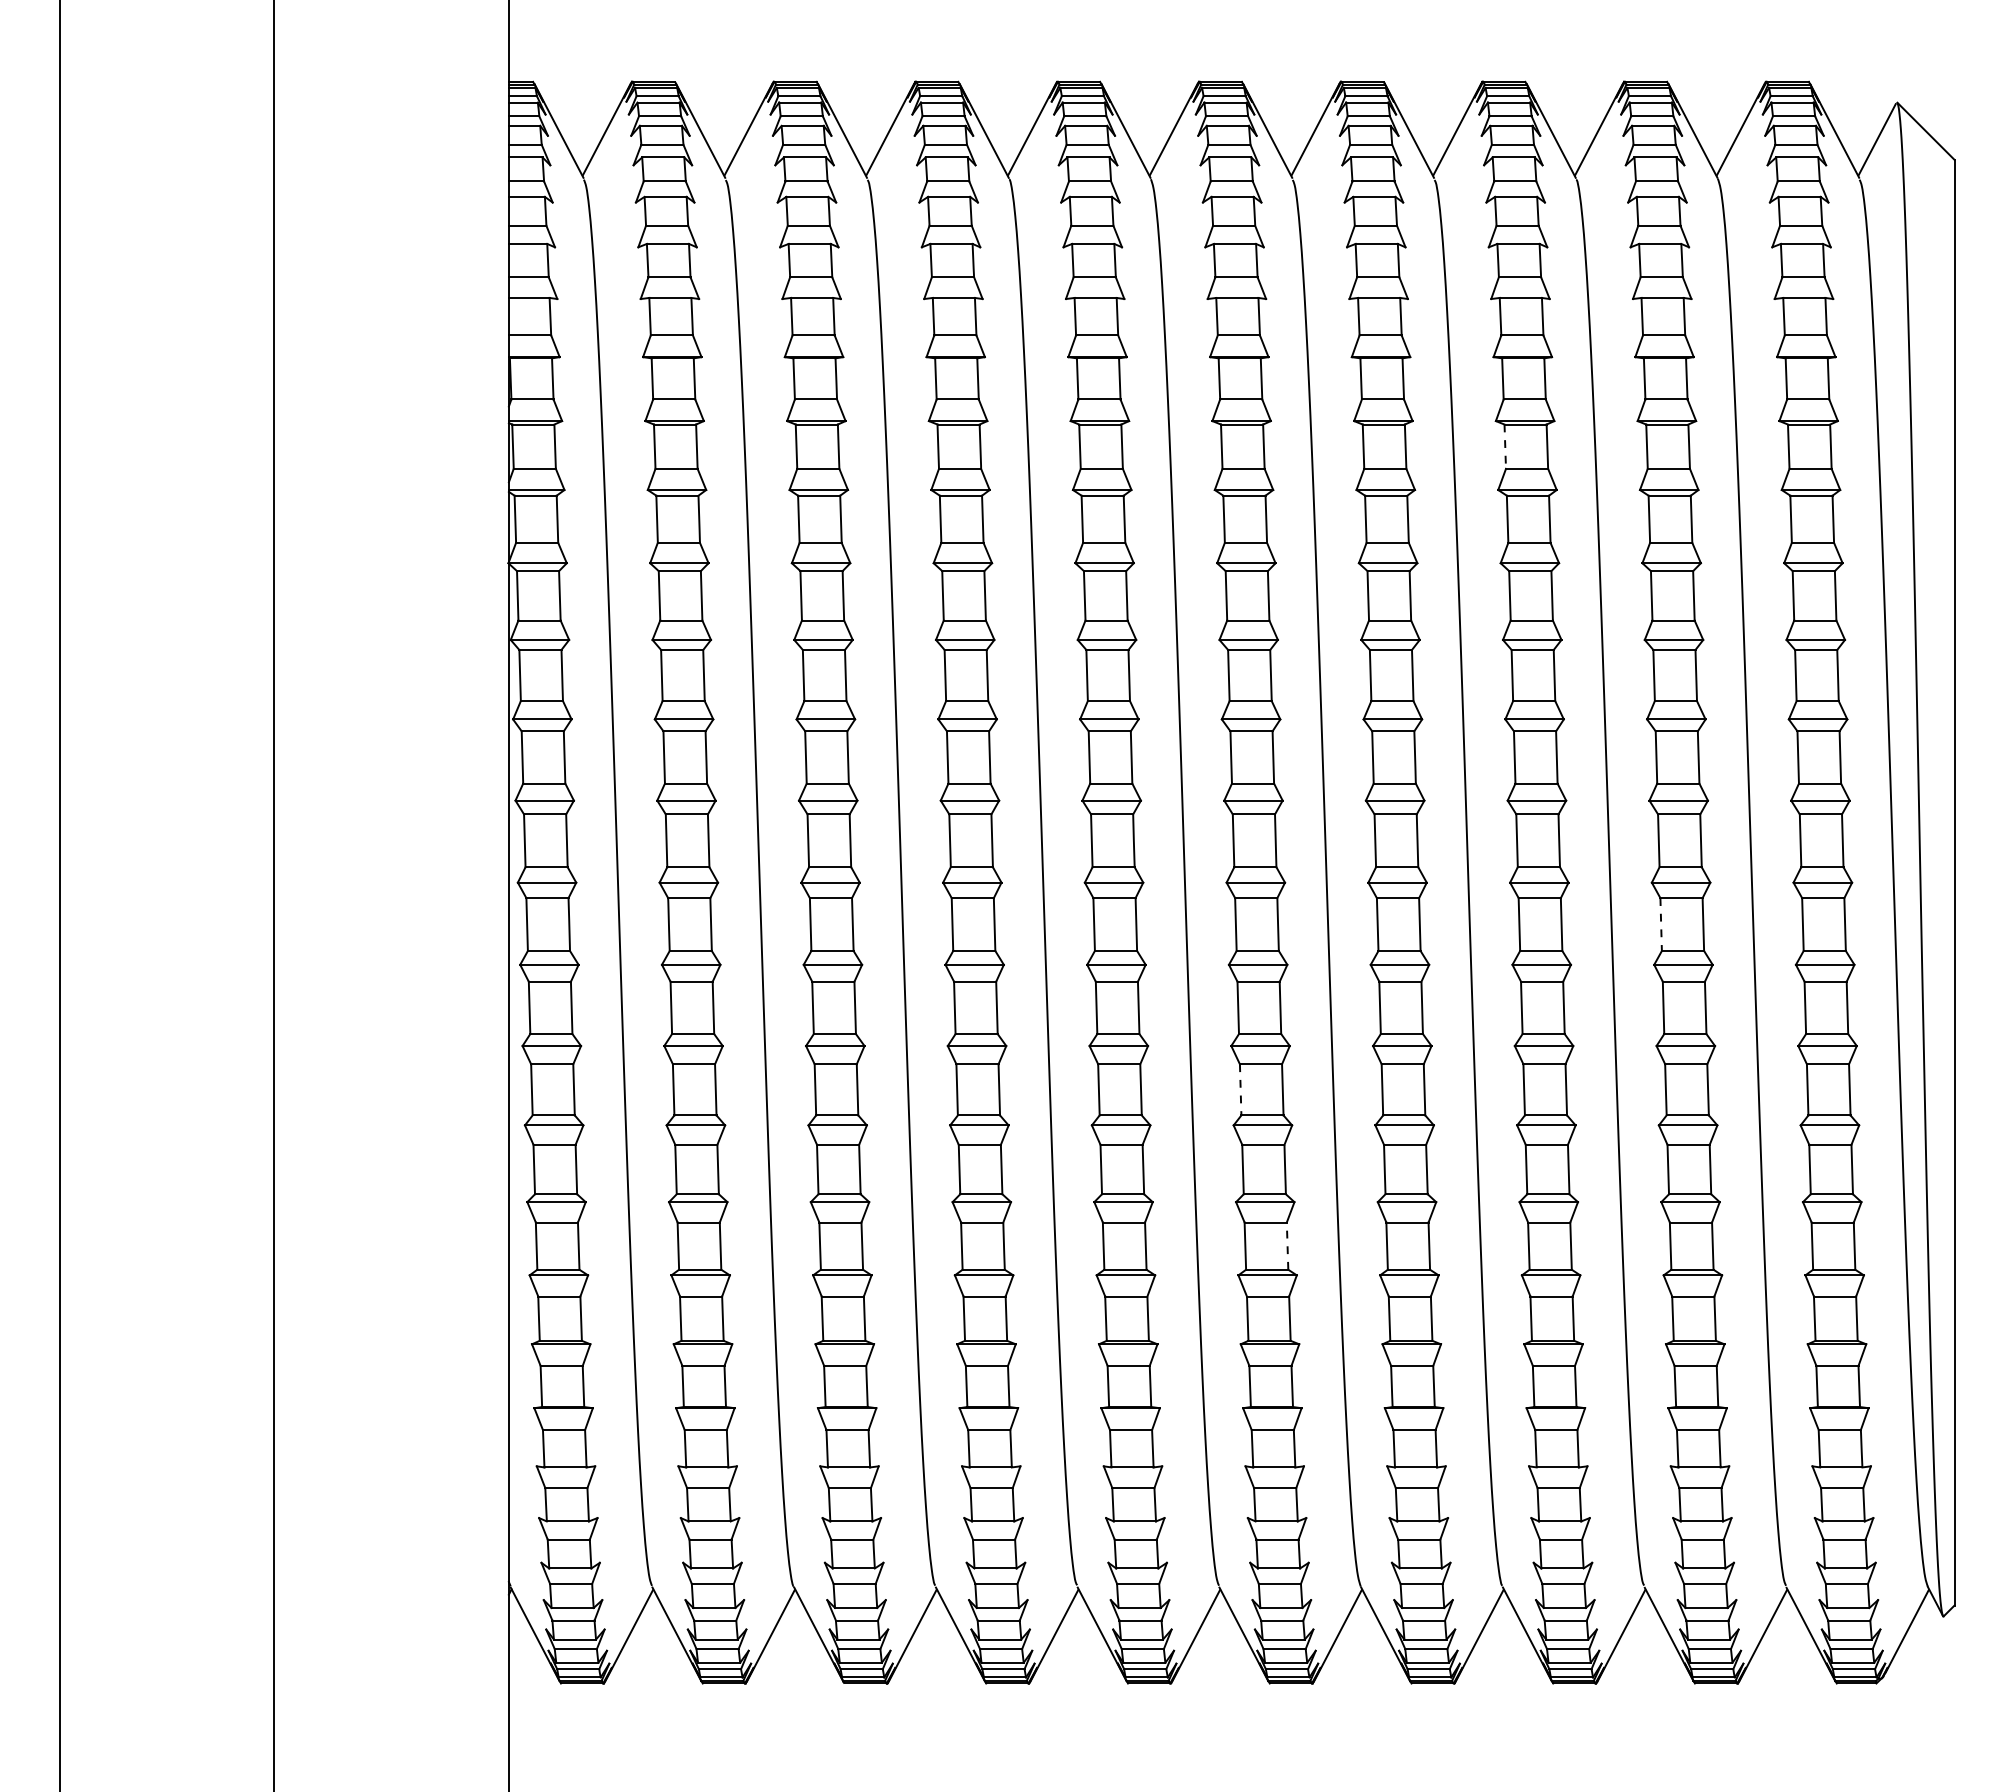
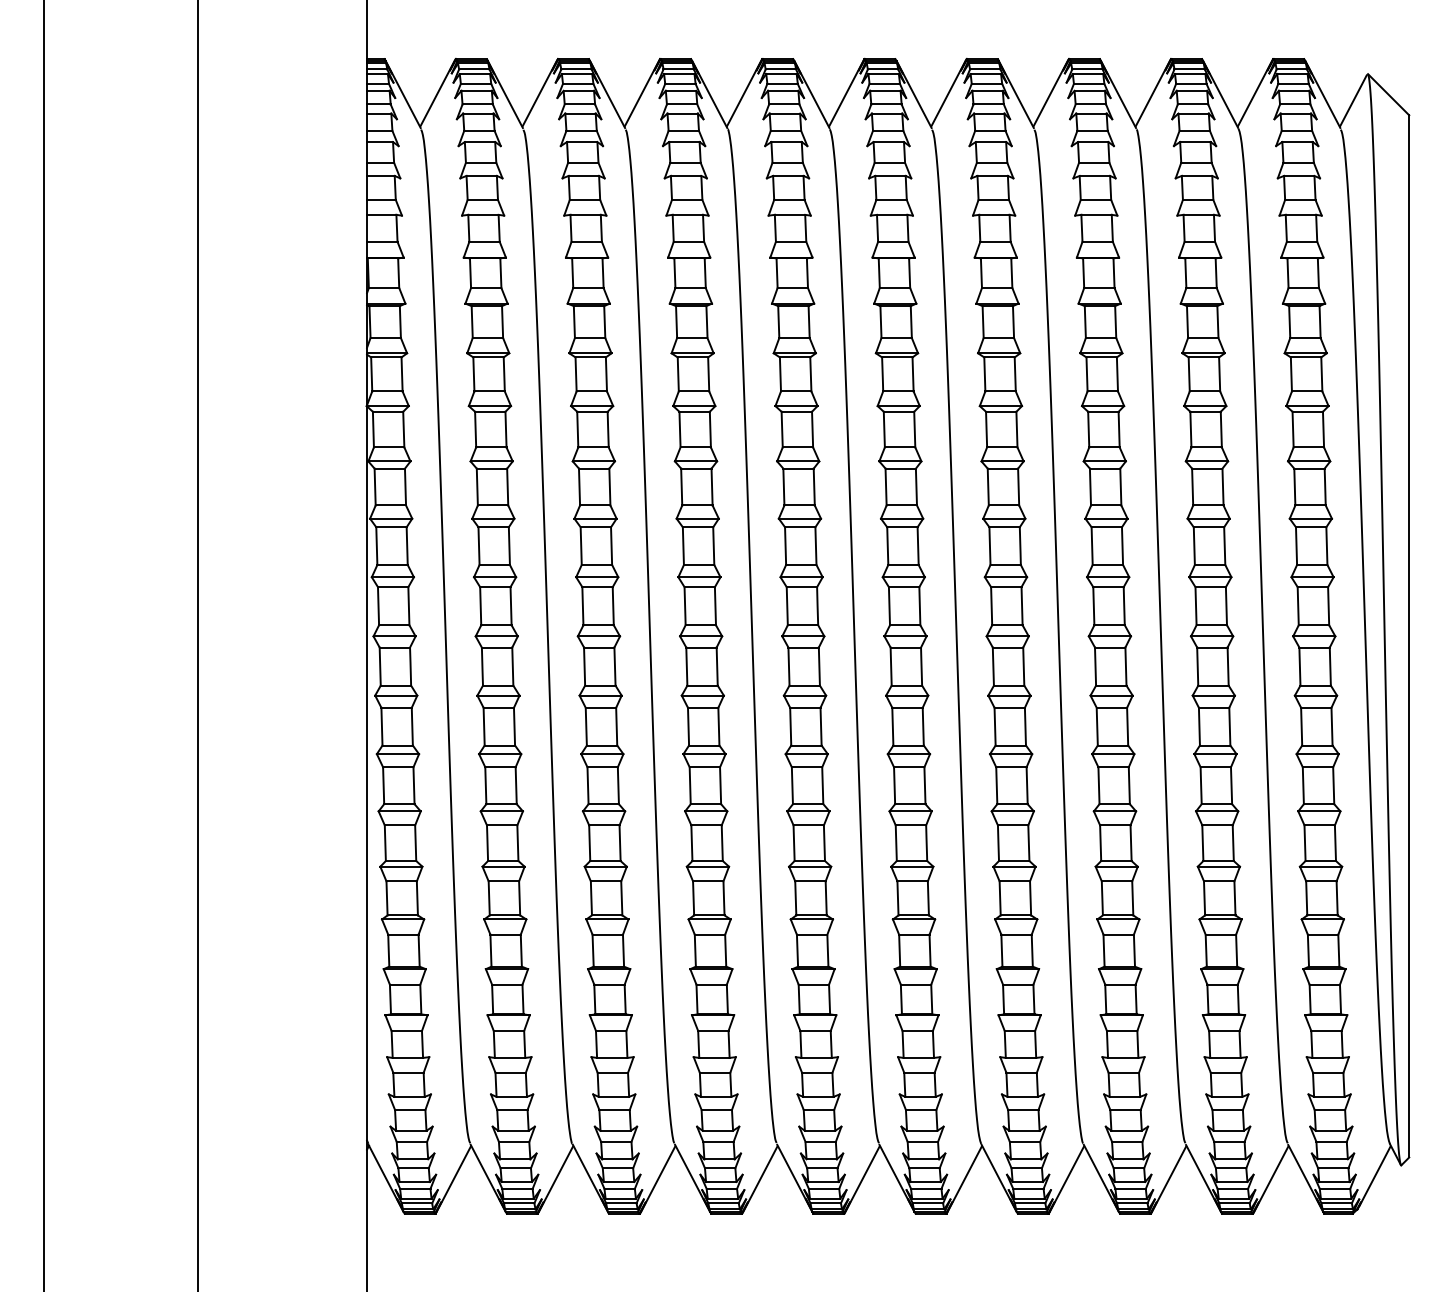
line: (1505, 447) -> (1085, 322), dashed -> solid
line: (1661, 925) -> (1197, 667), dashed -> solid
line: (1240, 1089) -> (894, 785), dashed -> solid
line: (1287, 1246) -> (928, 898), dashed -> solid

